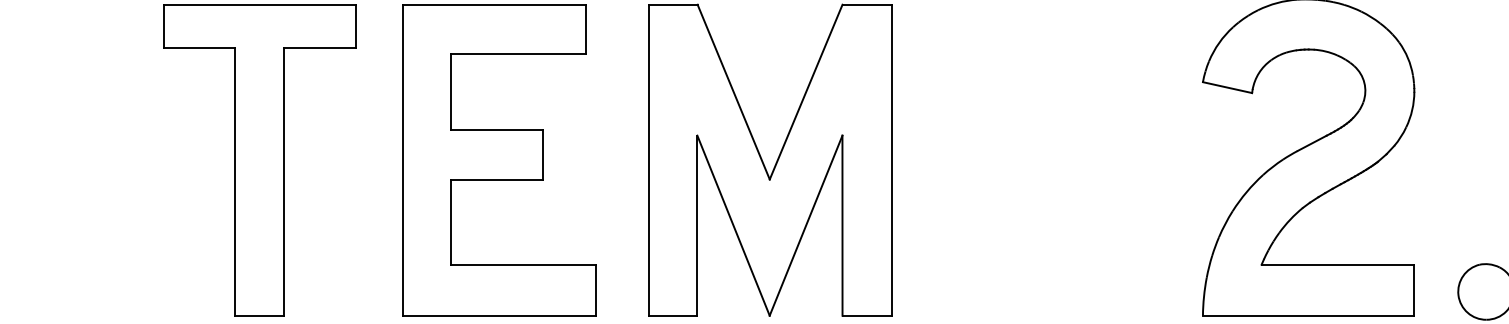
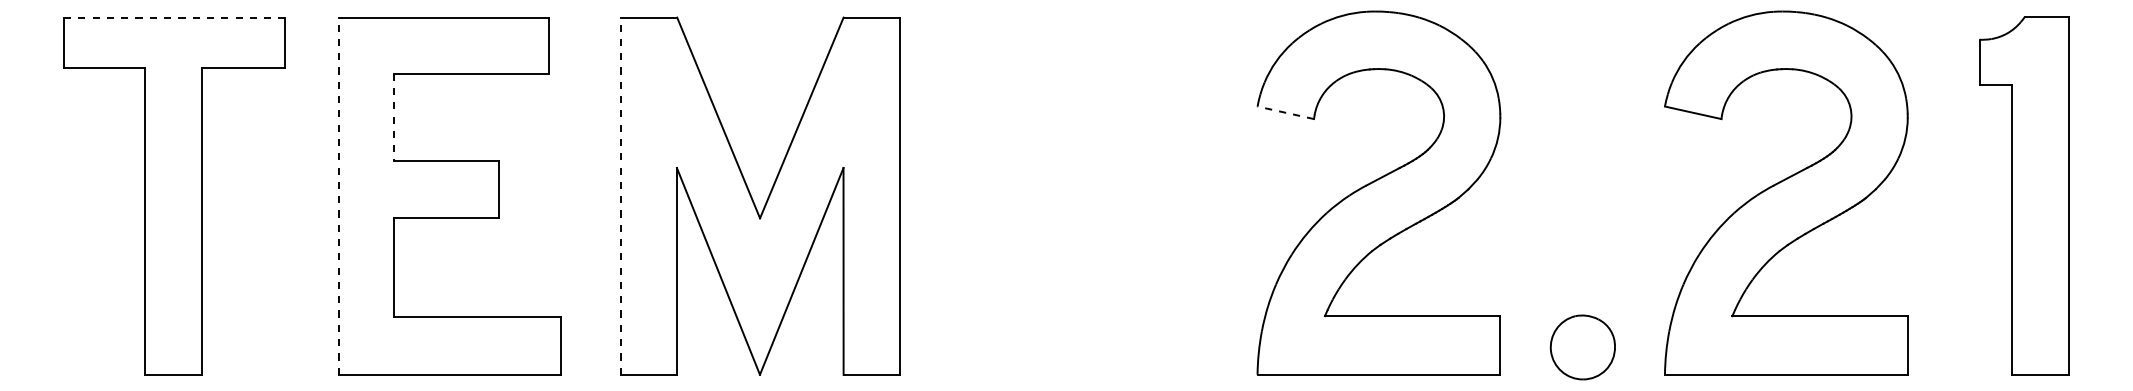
line: (259, 4) -> (174, 17), solid -> dashed
line: (1227, 87) -> (1285, 112), solid -> dashed
line: (451, 91) -> (394, 117), solid -> dashed
line: (403, 160) -> (339, 196), solid -> dashed
line: (649, 160) -> (621, 196), solid -> dashed

